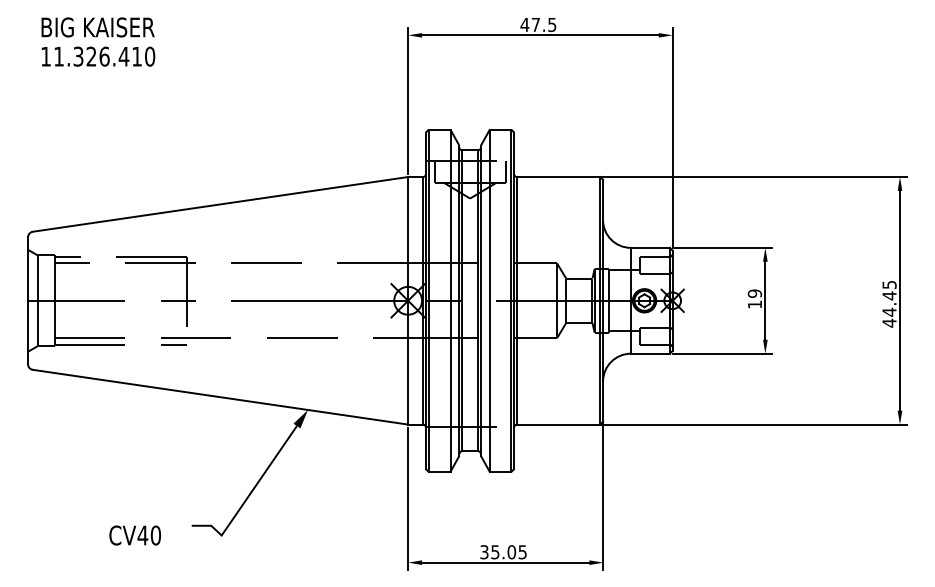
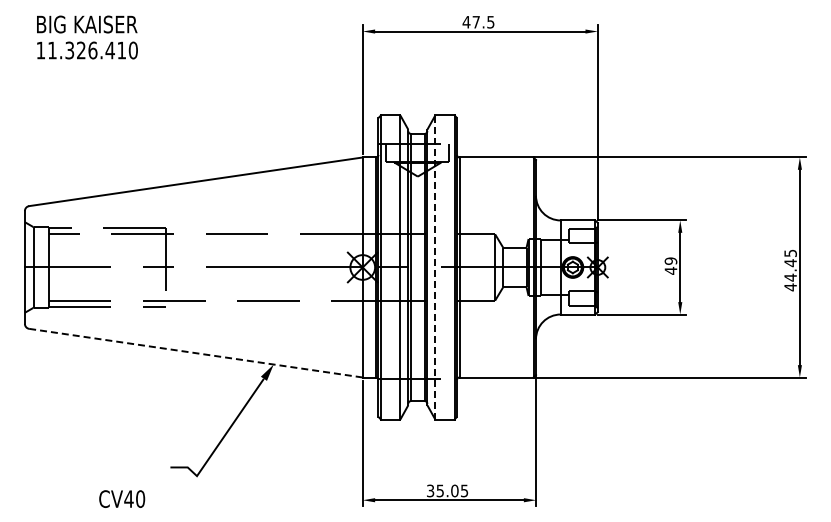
line: (490, 299) -> (435, 266), solid -> dashed
text: (754, 304) -> (670, 270), 19 -> 49
line: (219, 397) -> (195, 353), solid -> dashed
text: (135, 534) -> (122, 498), moved

